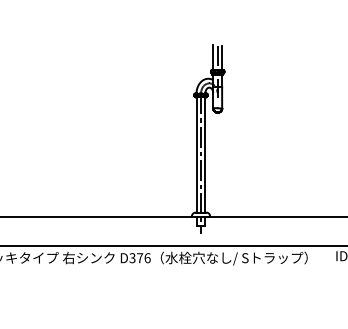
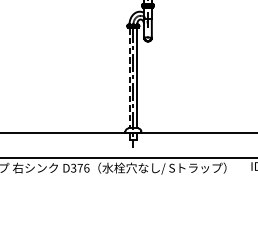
line: (196, 155) -> (129, 78), solid -> dashed

